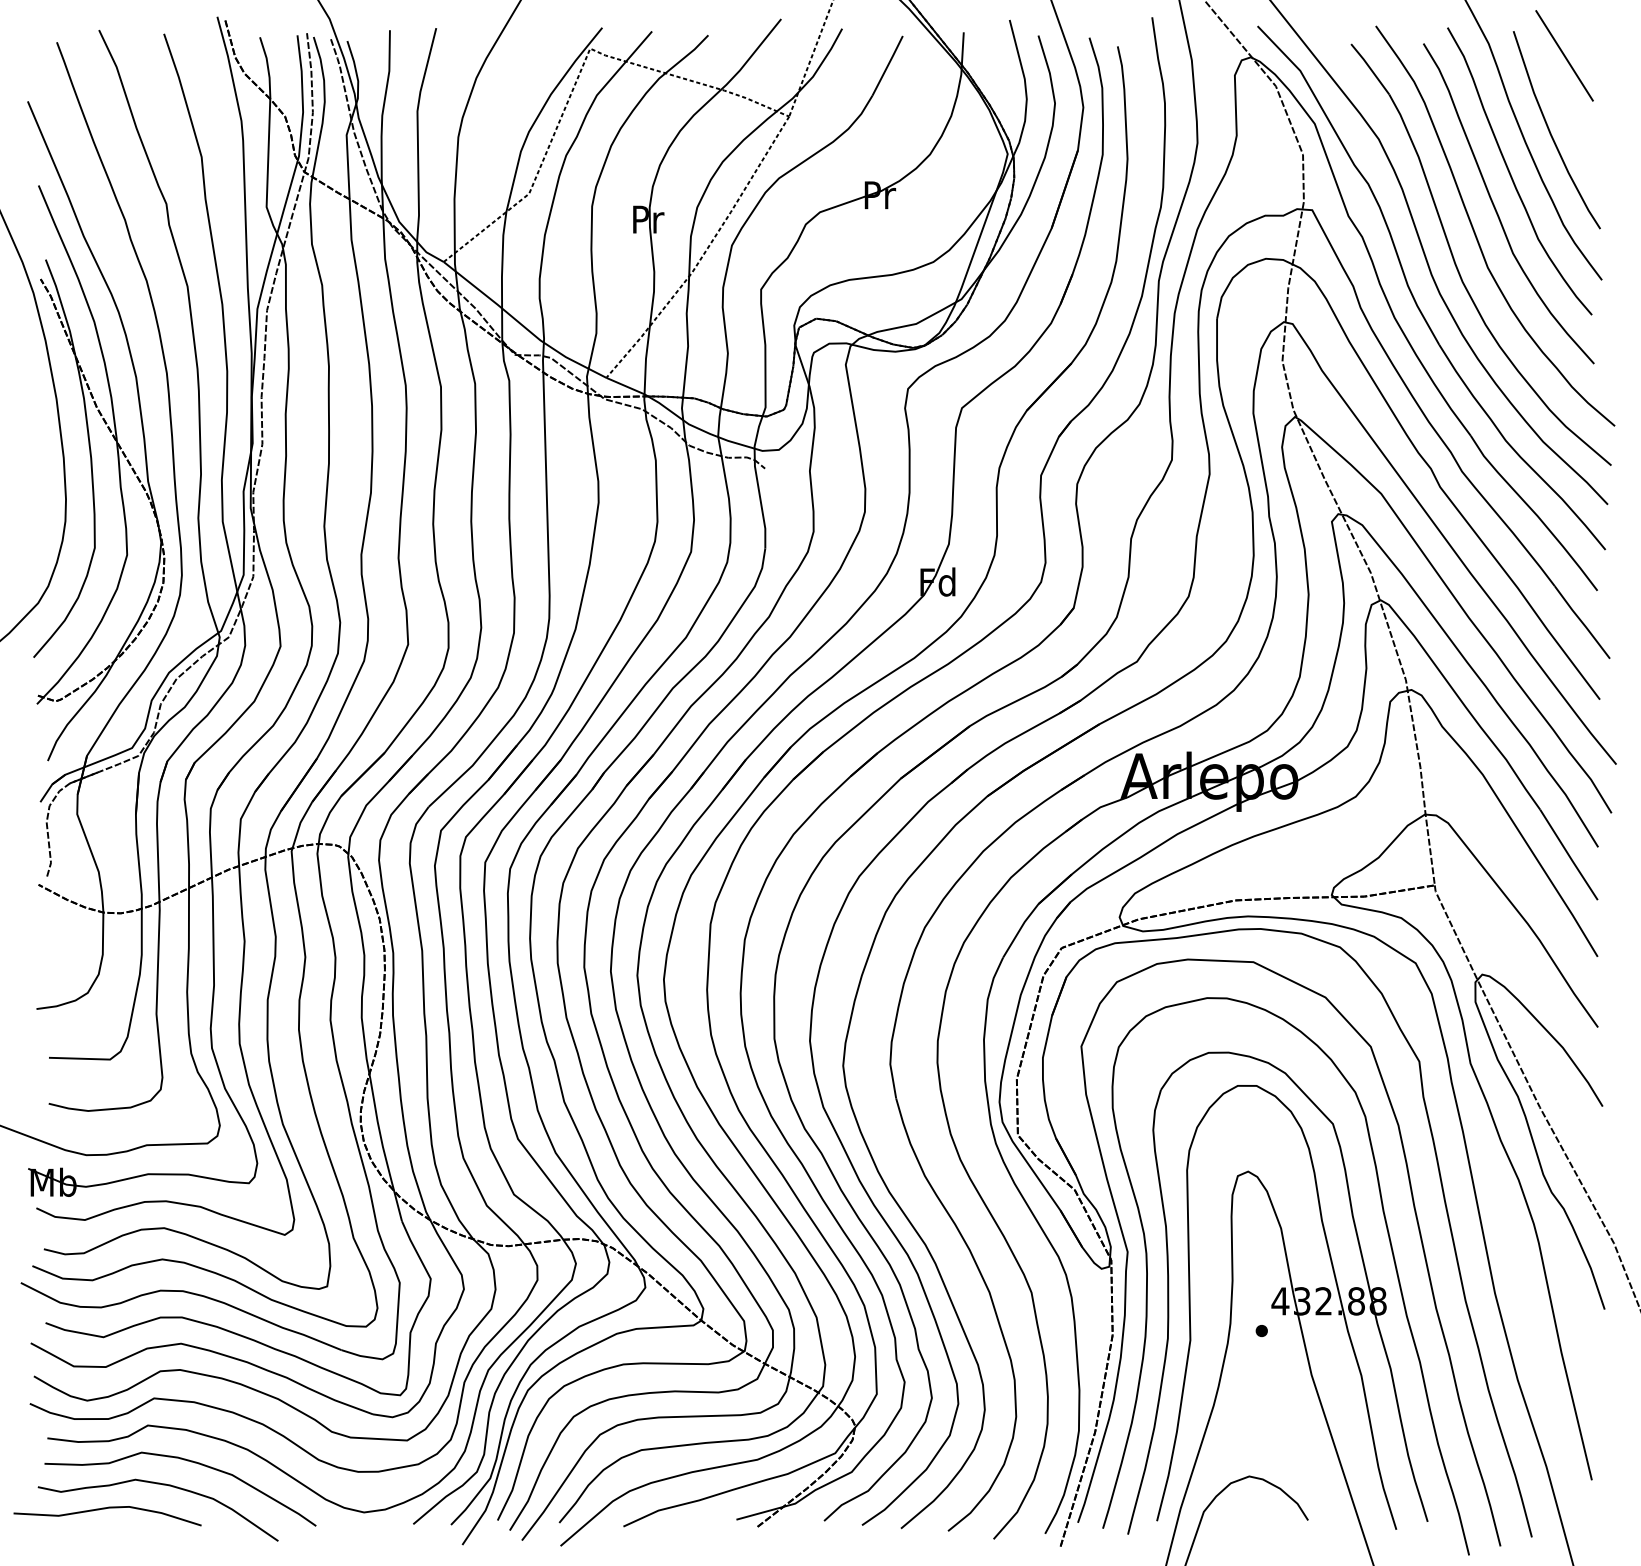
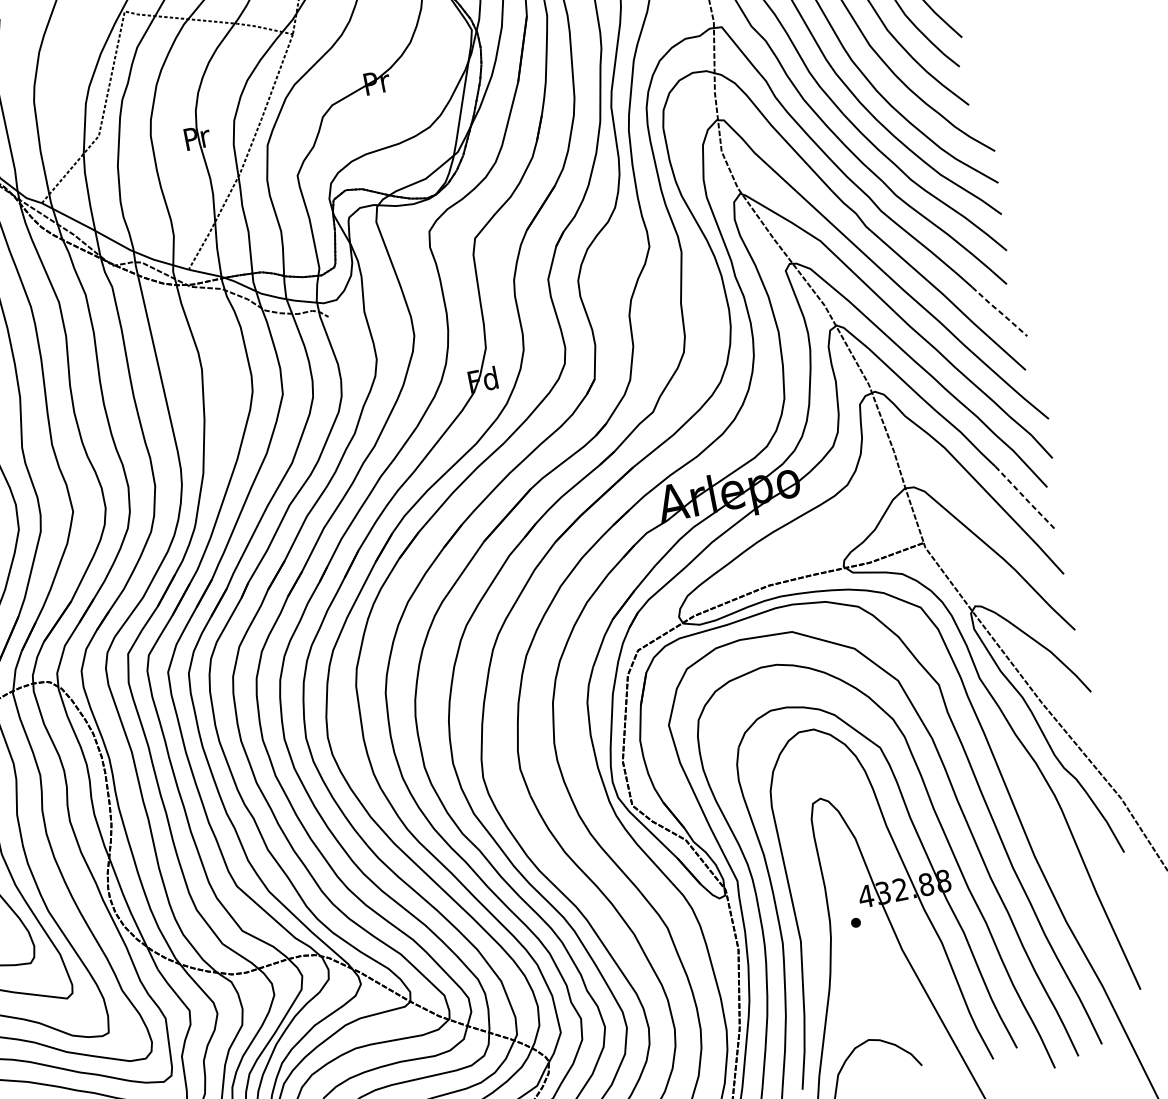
line: (1582, 622) -> (999, 311), solid -> dashed
line: (1568, 855) -> (1025, 498), solid -> dashed

